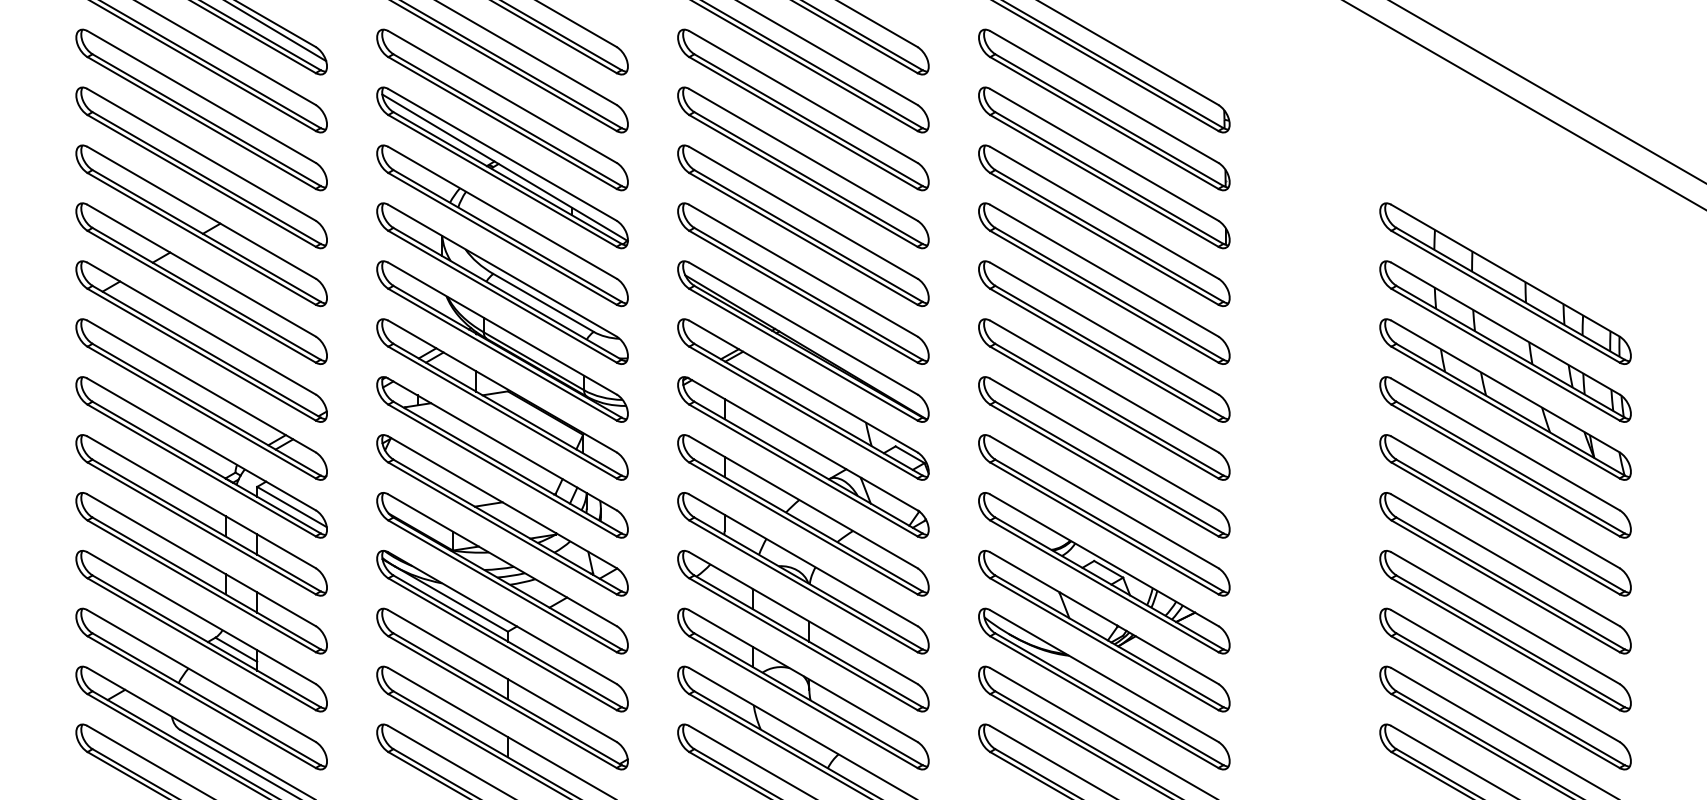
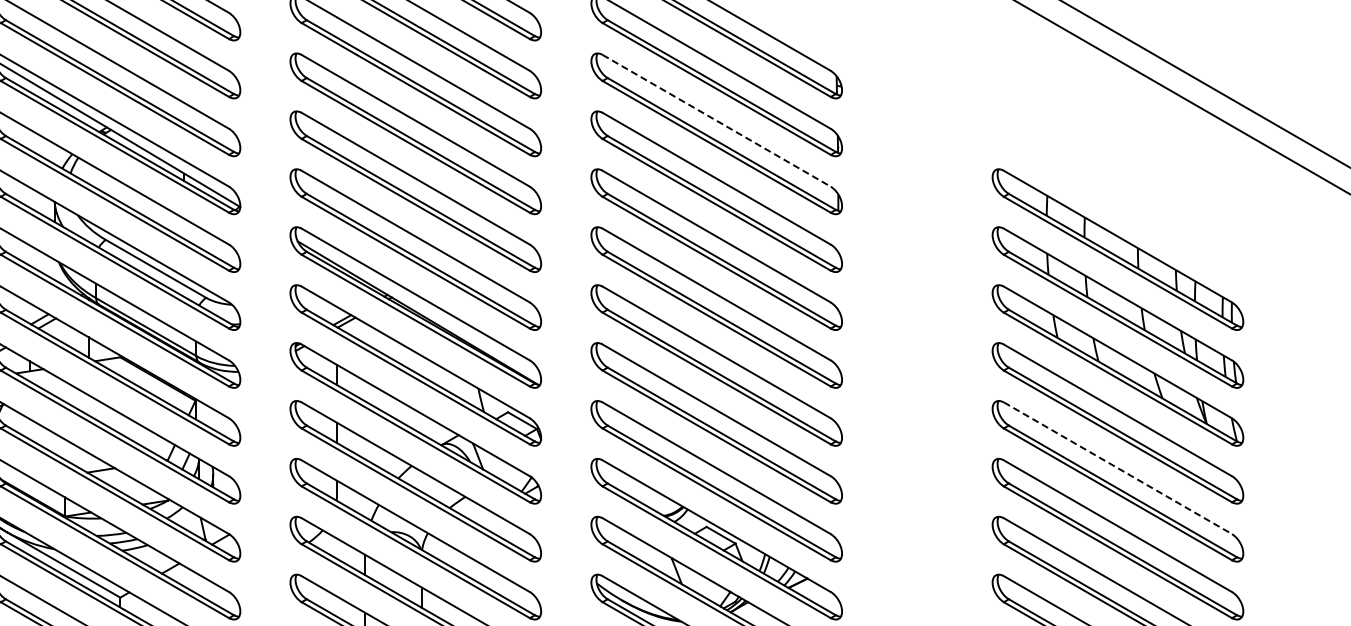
line: (1104, 154) -> (716, 120), solid -> dashed
line: (1505, 502) -> (1117, 468), solid -> dashed

